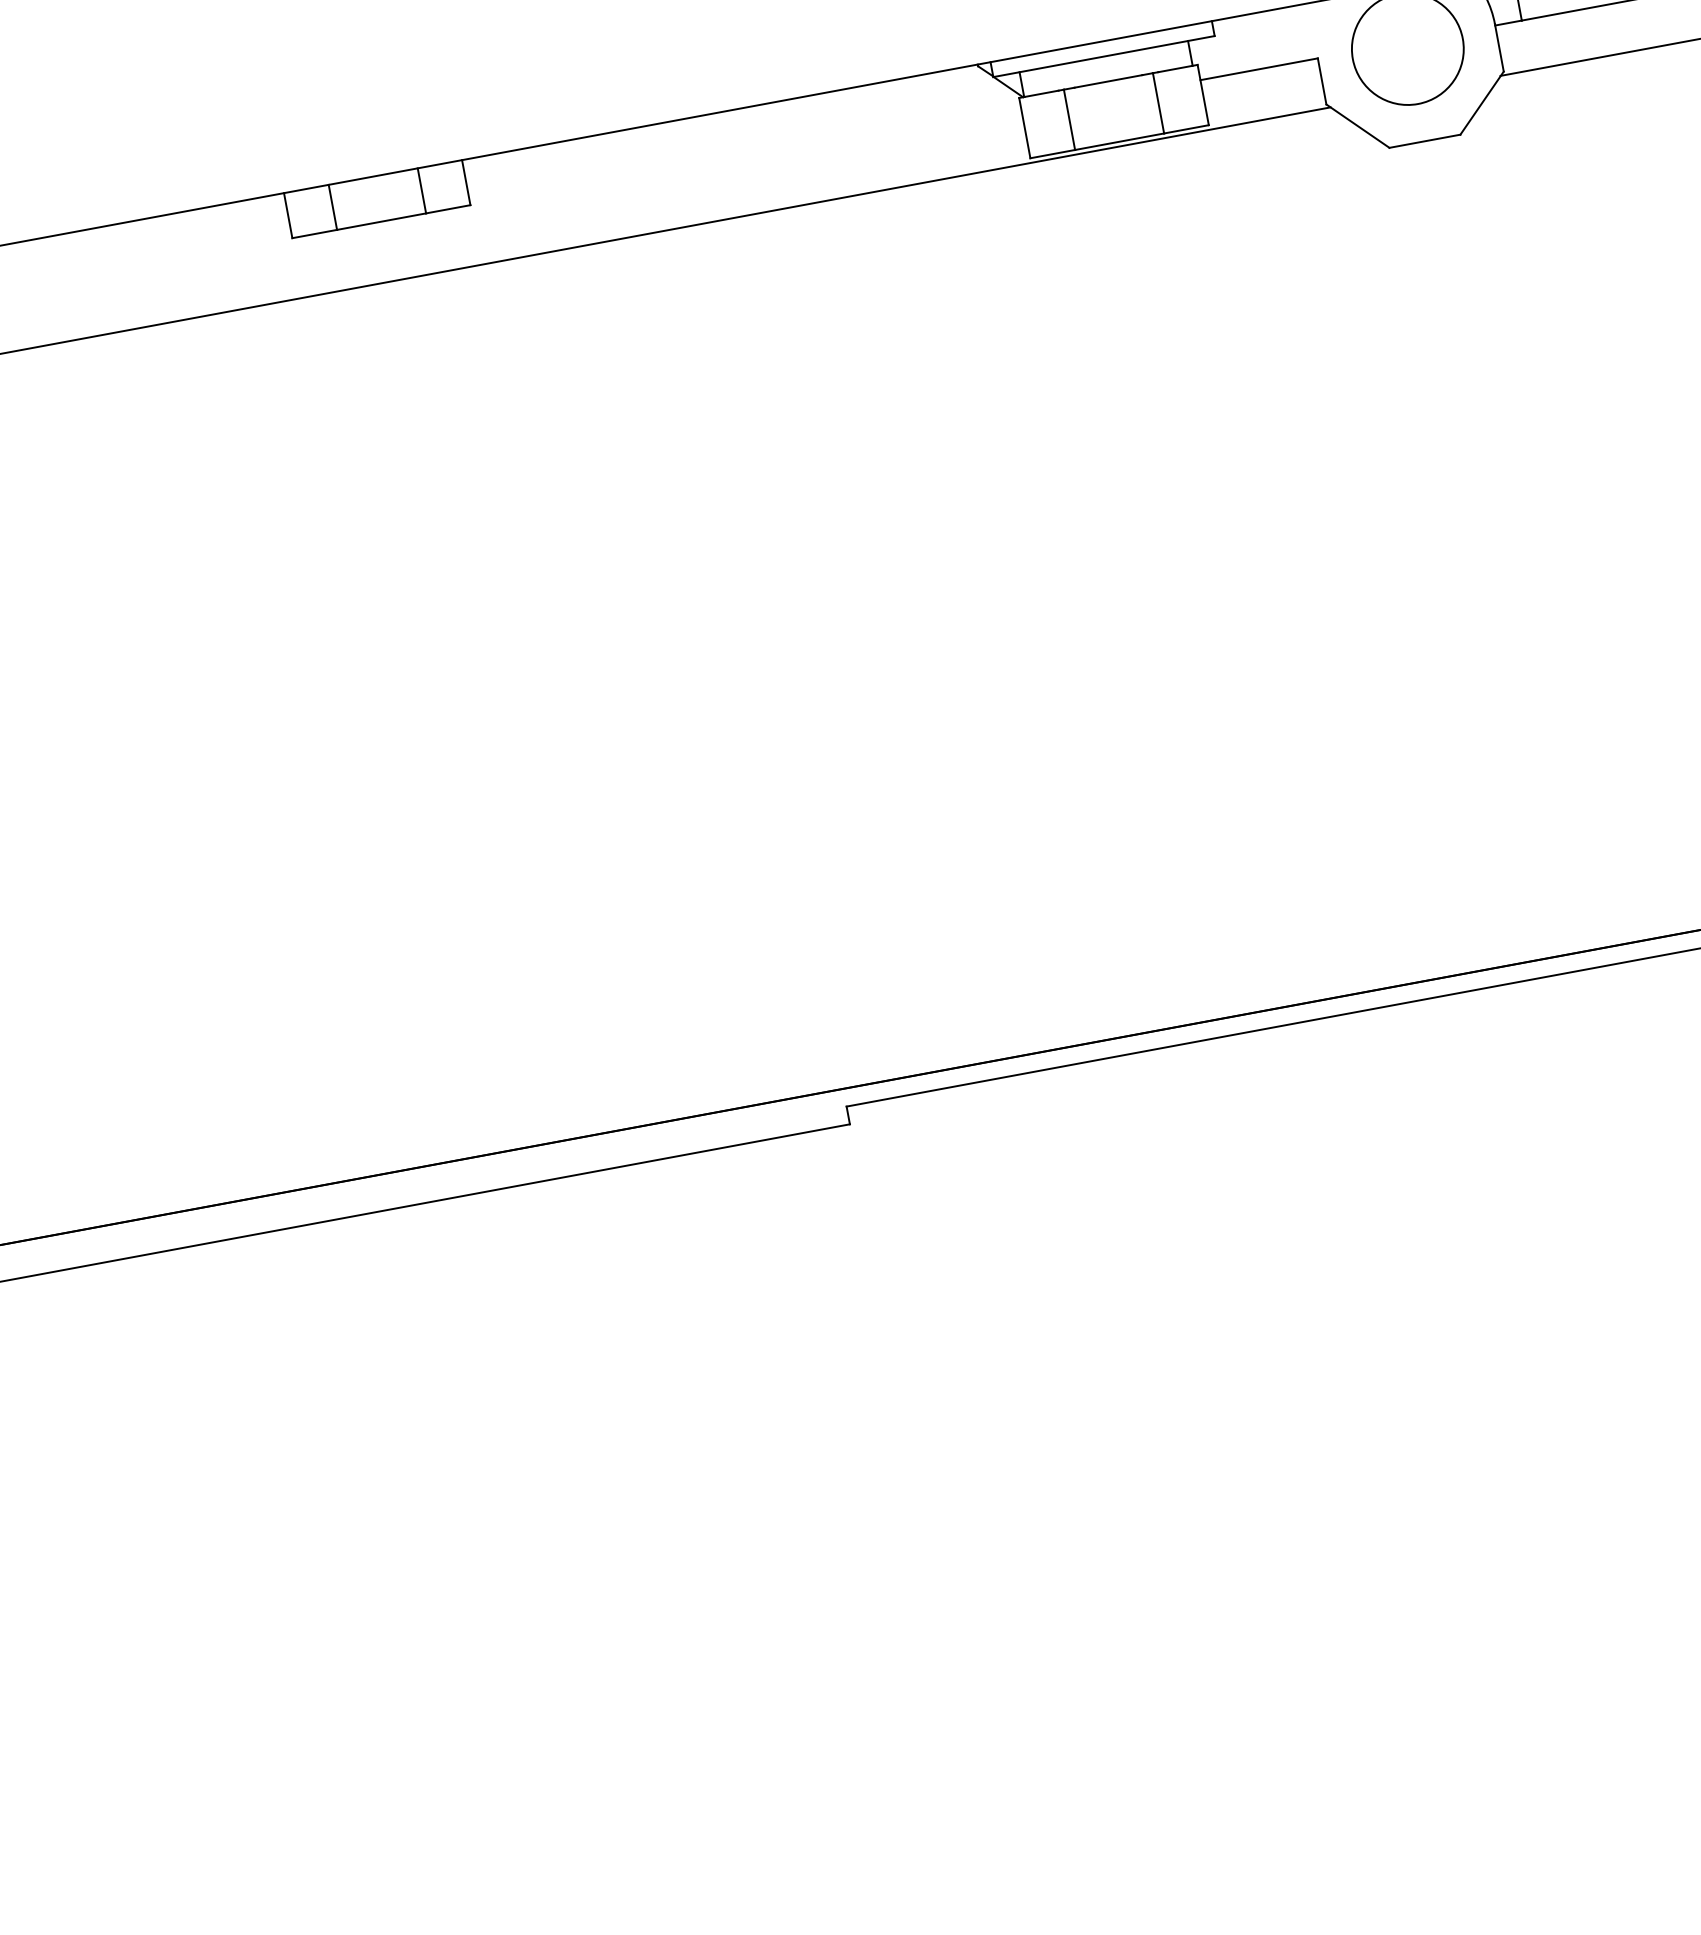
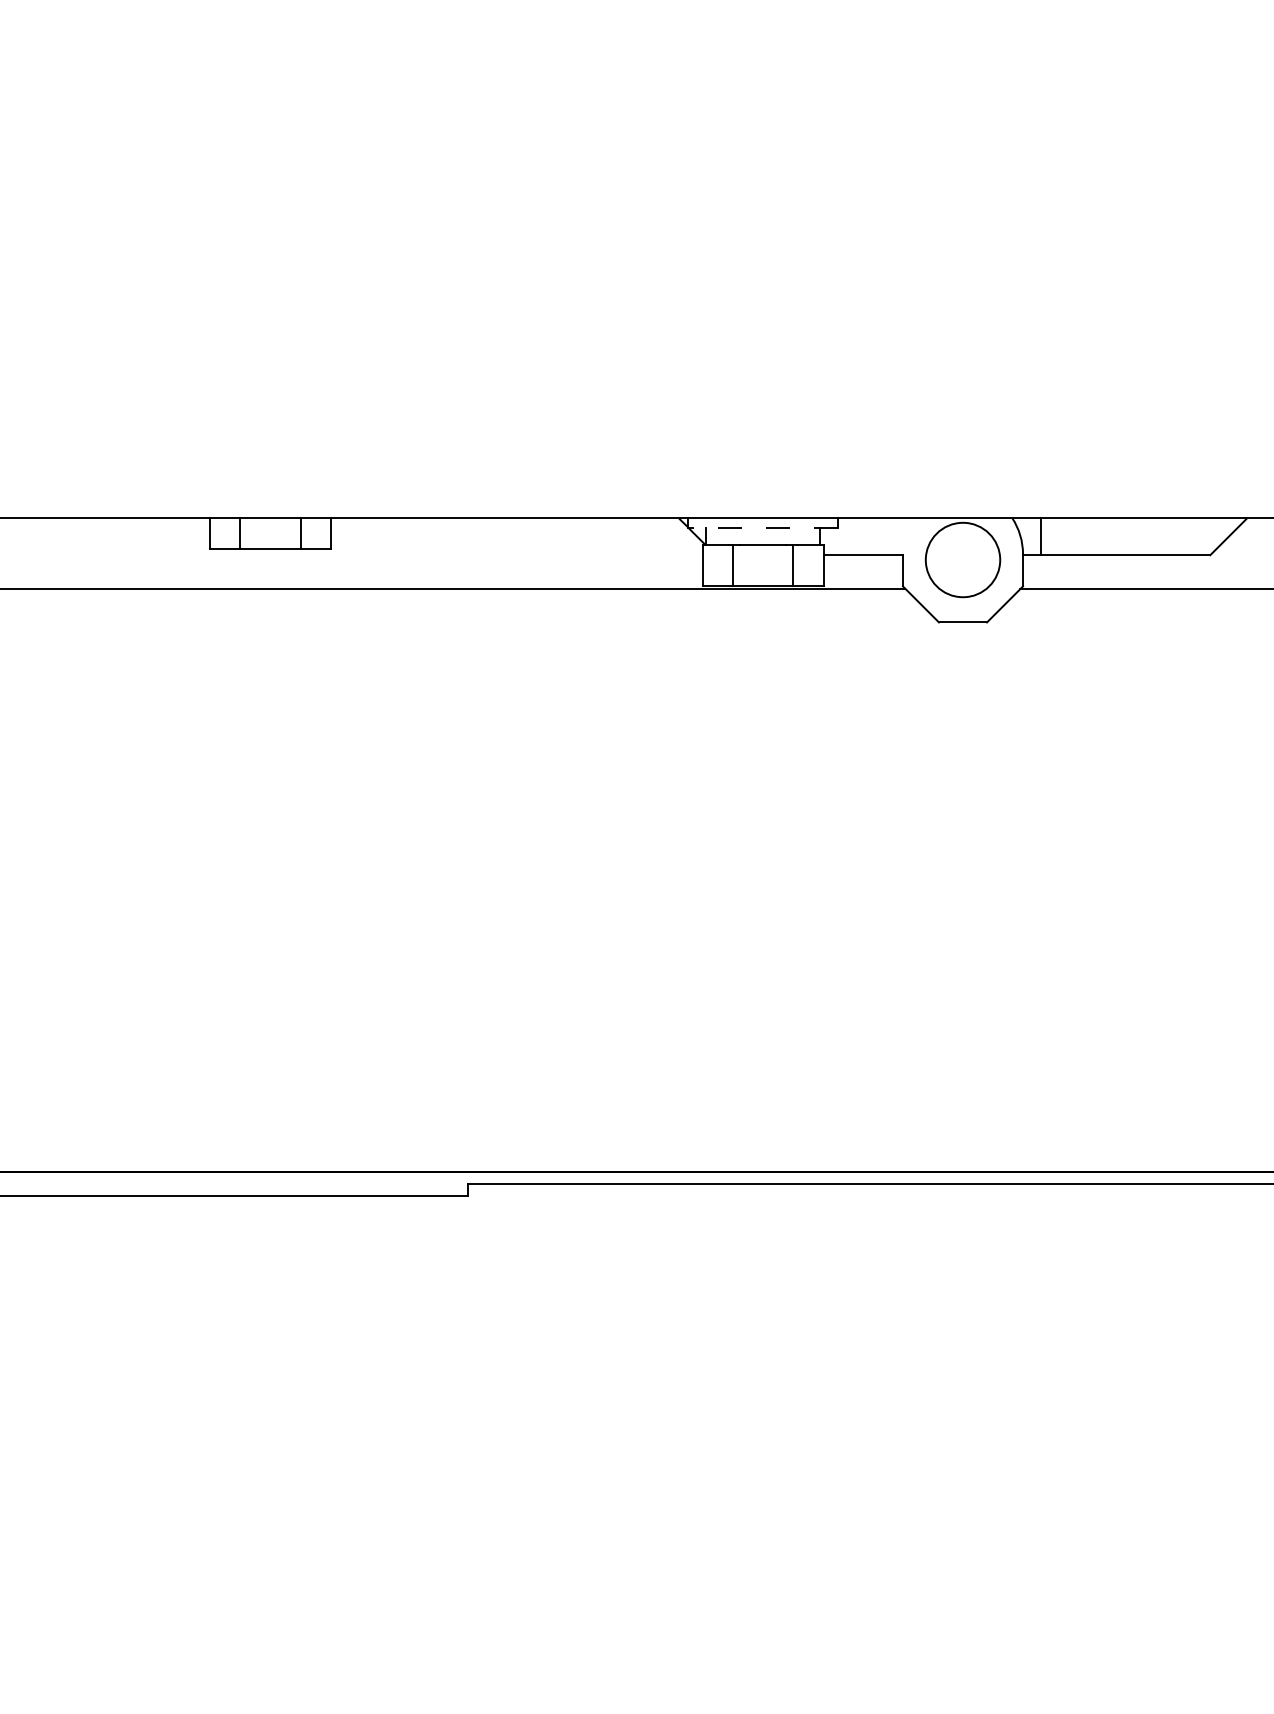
line: (1104, 57) -> (763, 528), solid -> dashed

